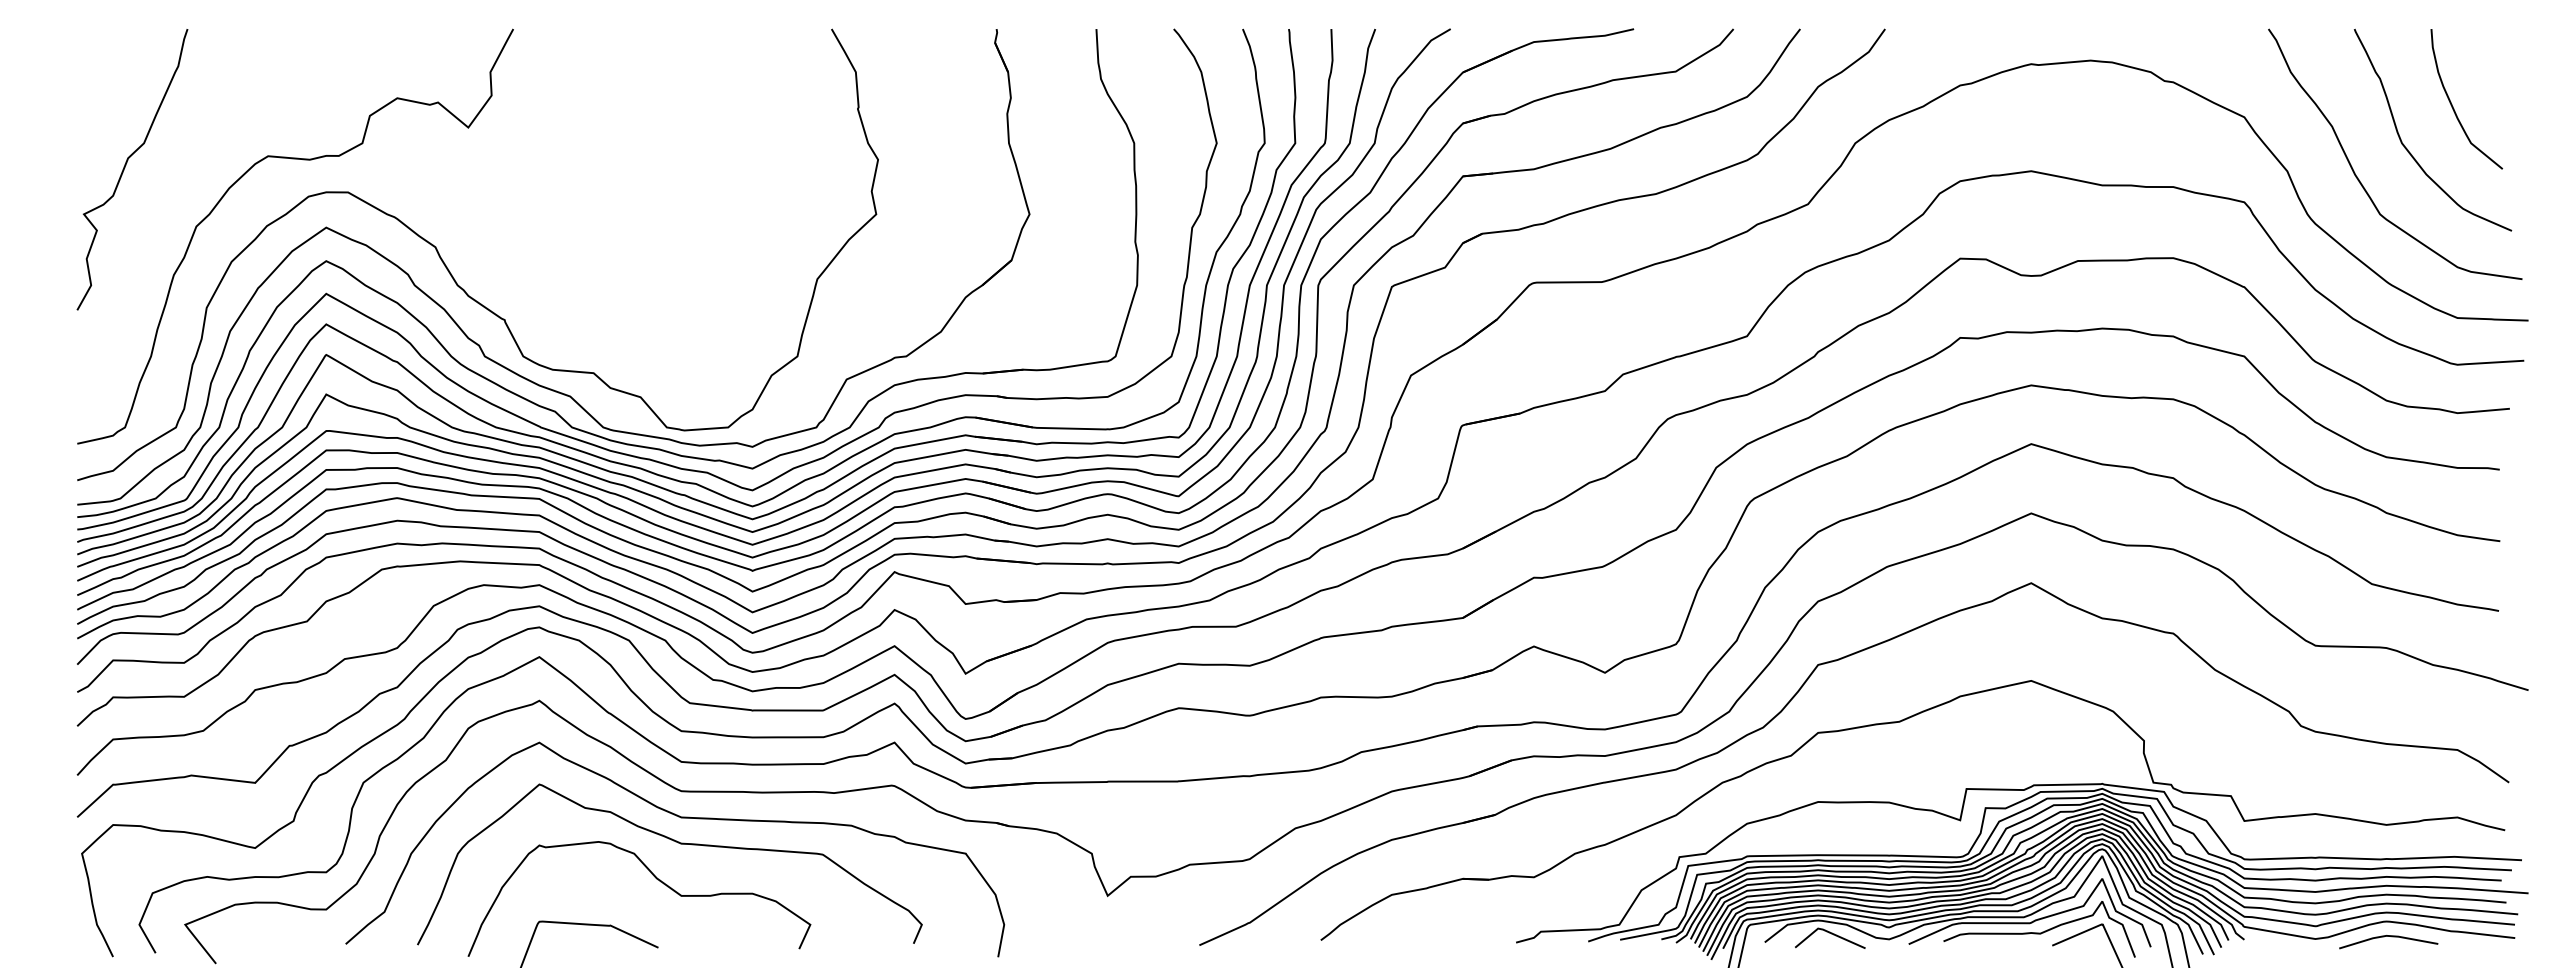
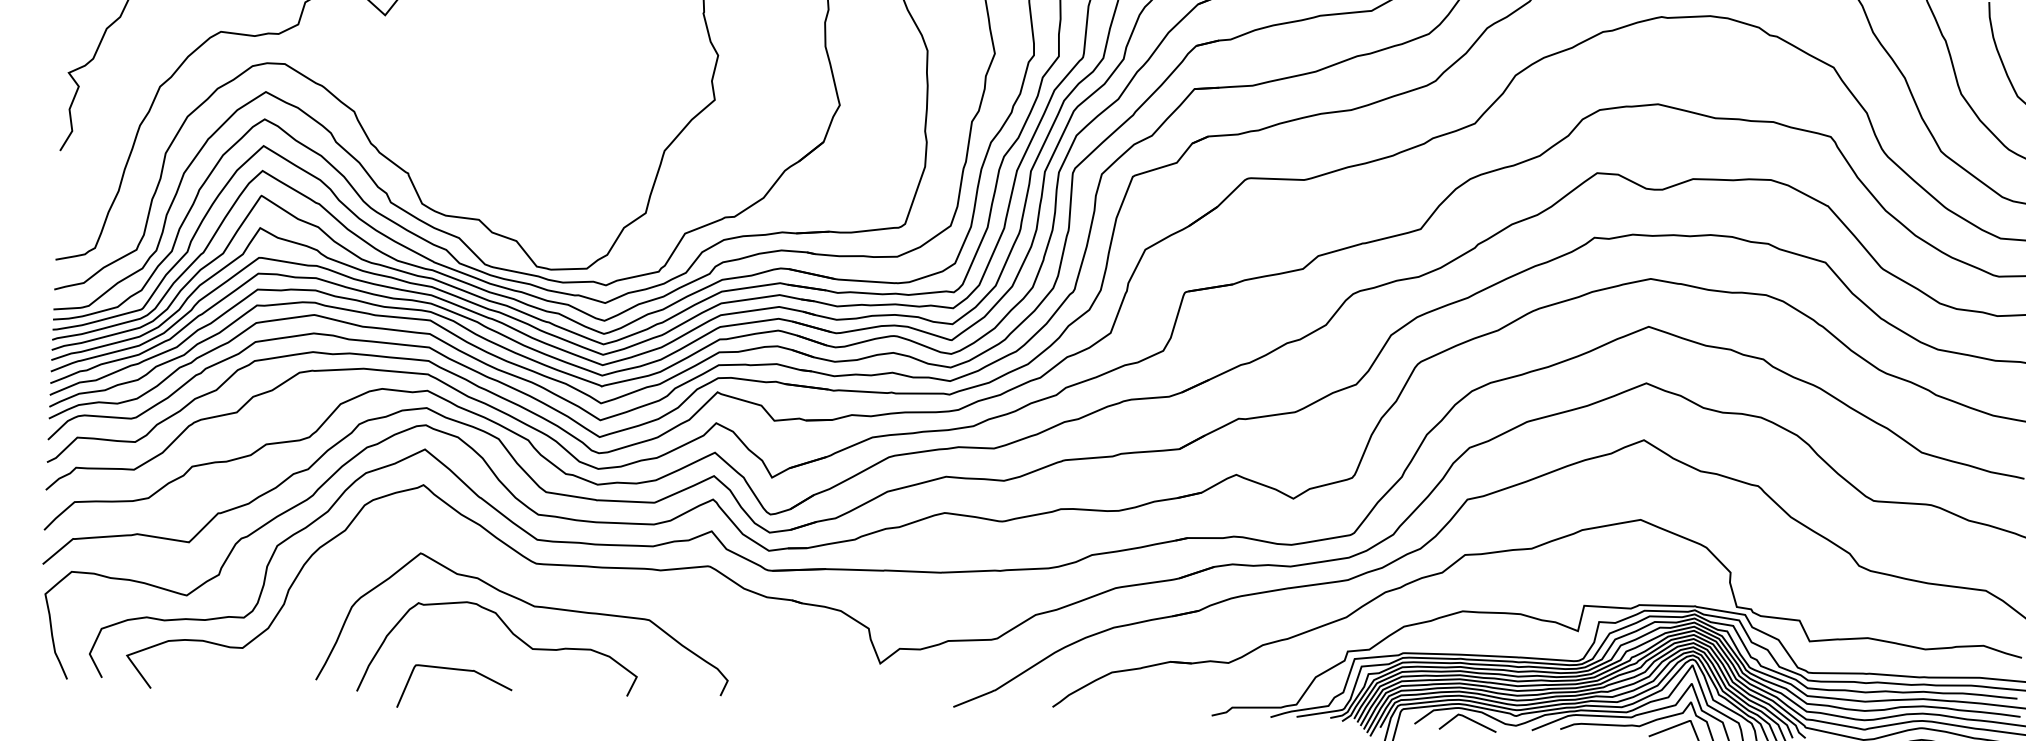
curve: (681, 818) -> (535, 585), removed

